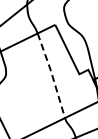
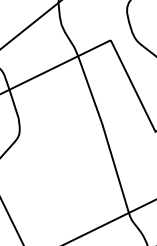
line: (52, 75) -> (105, 134), dashed -> solid

